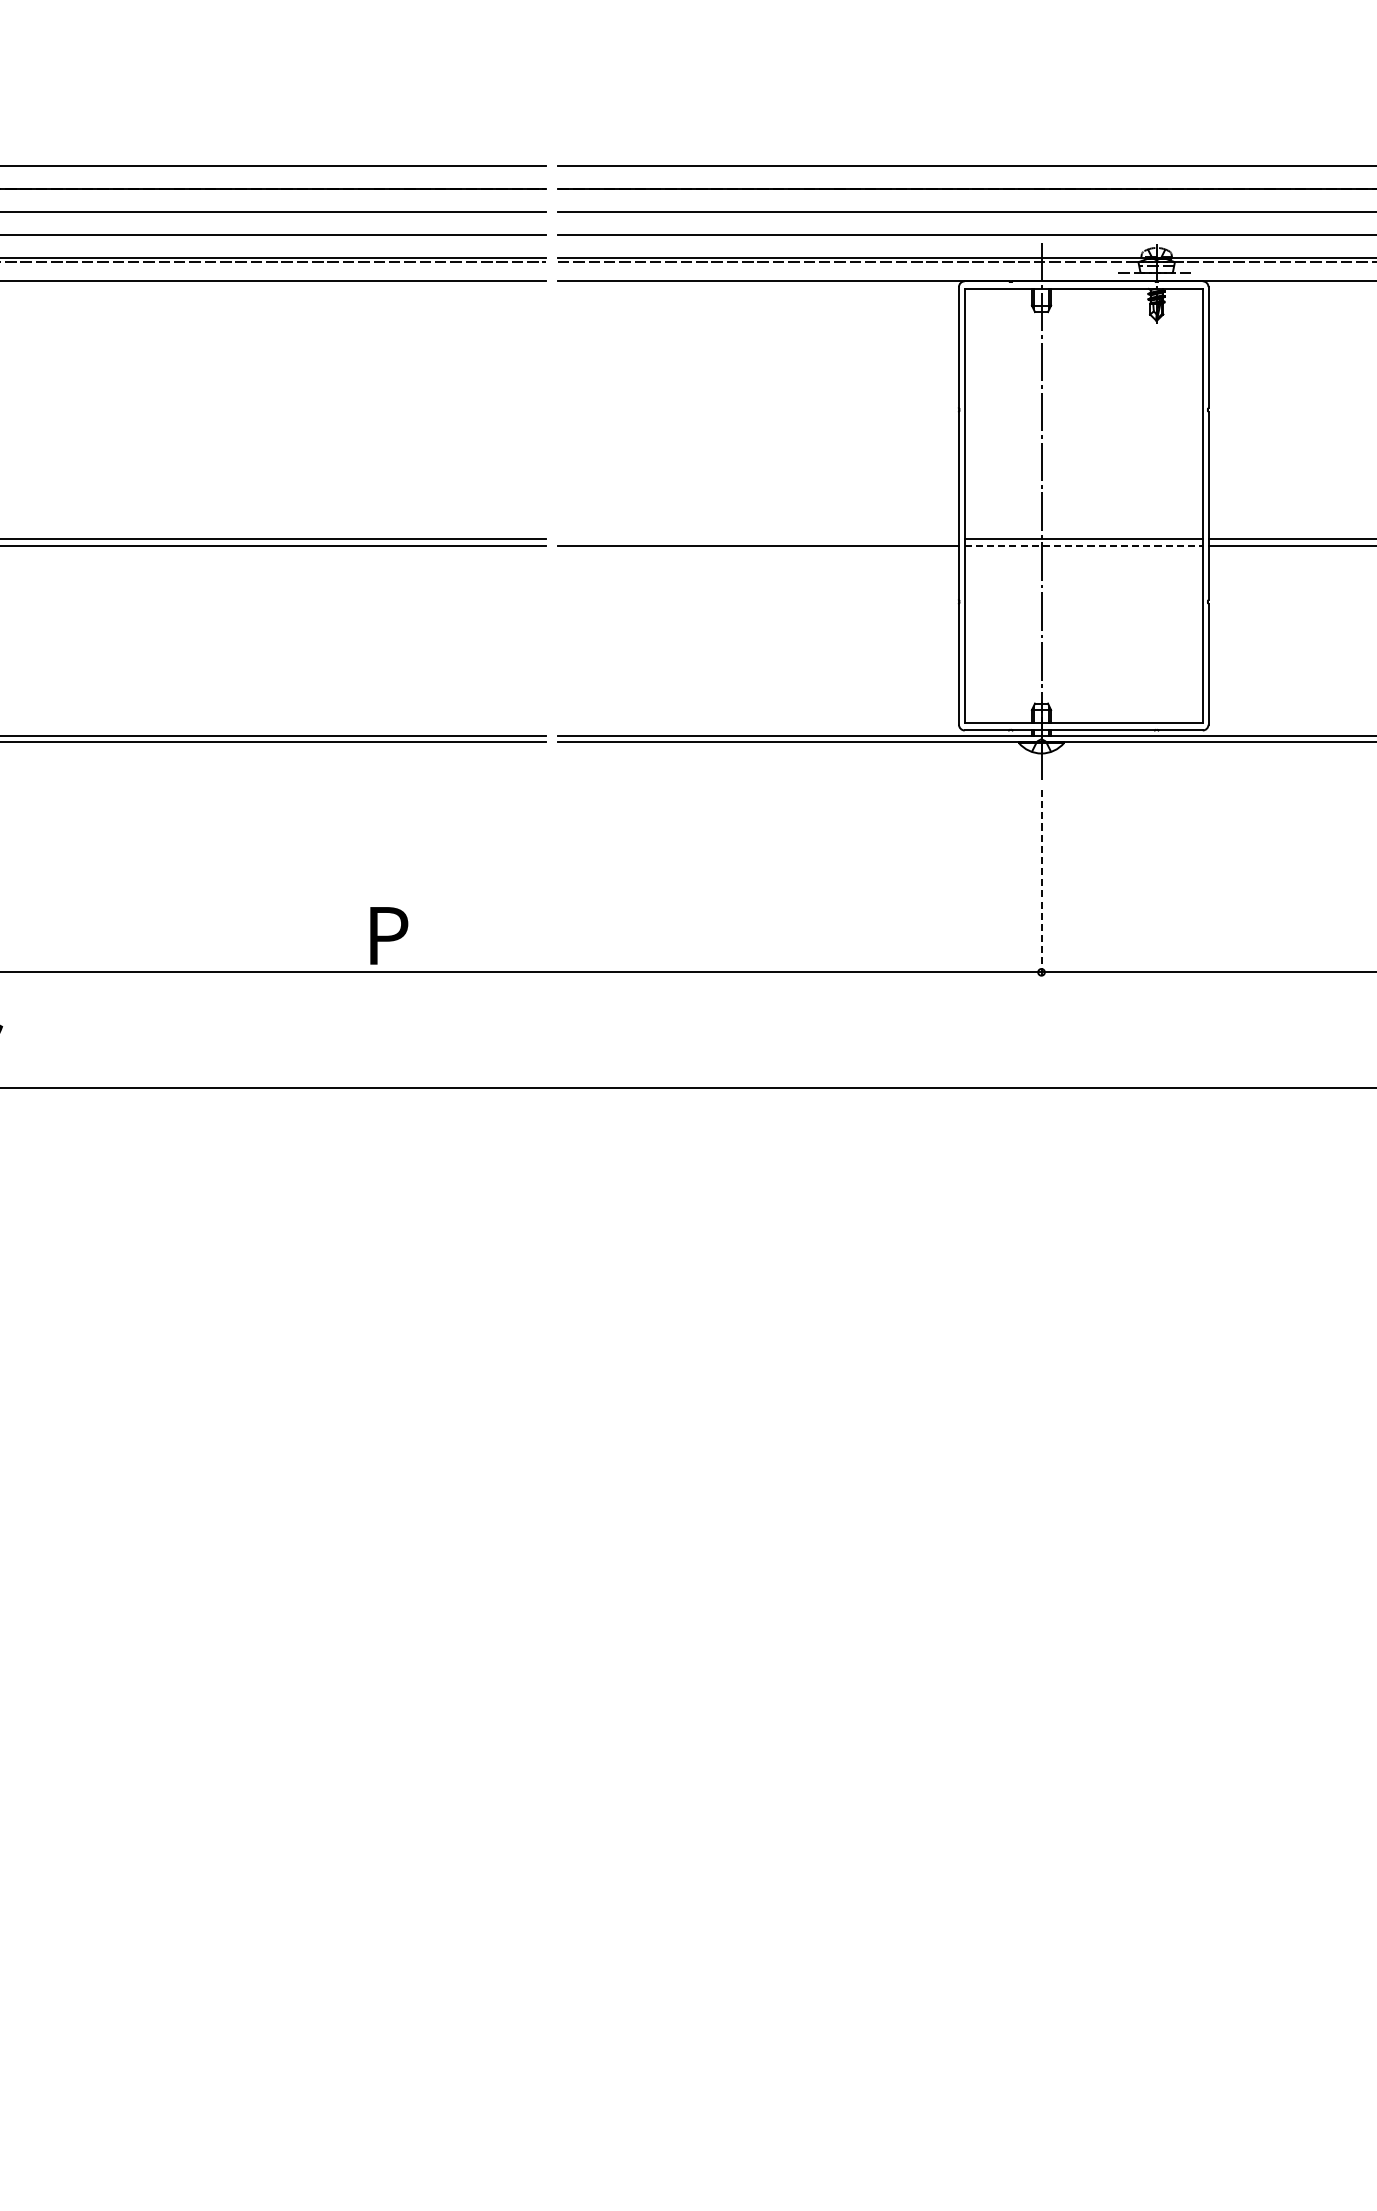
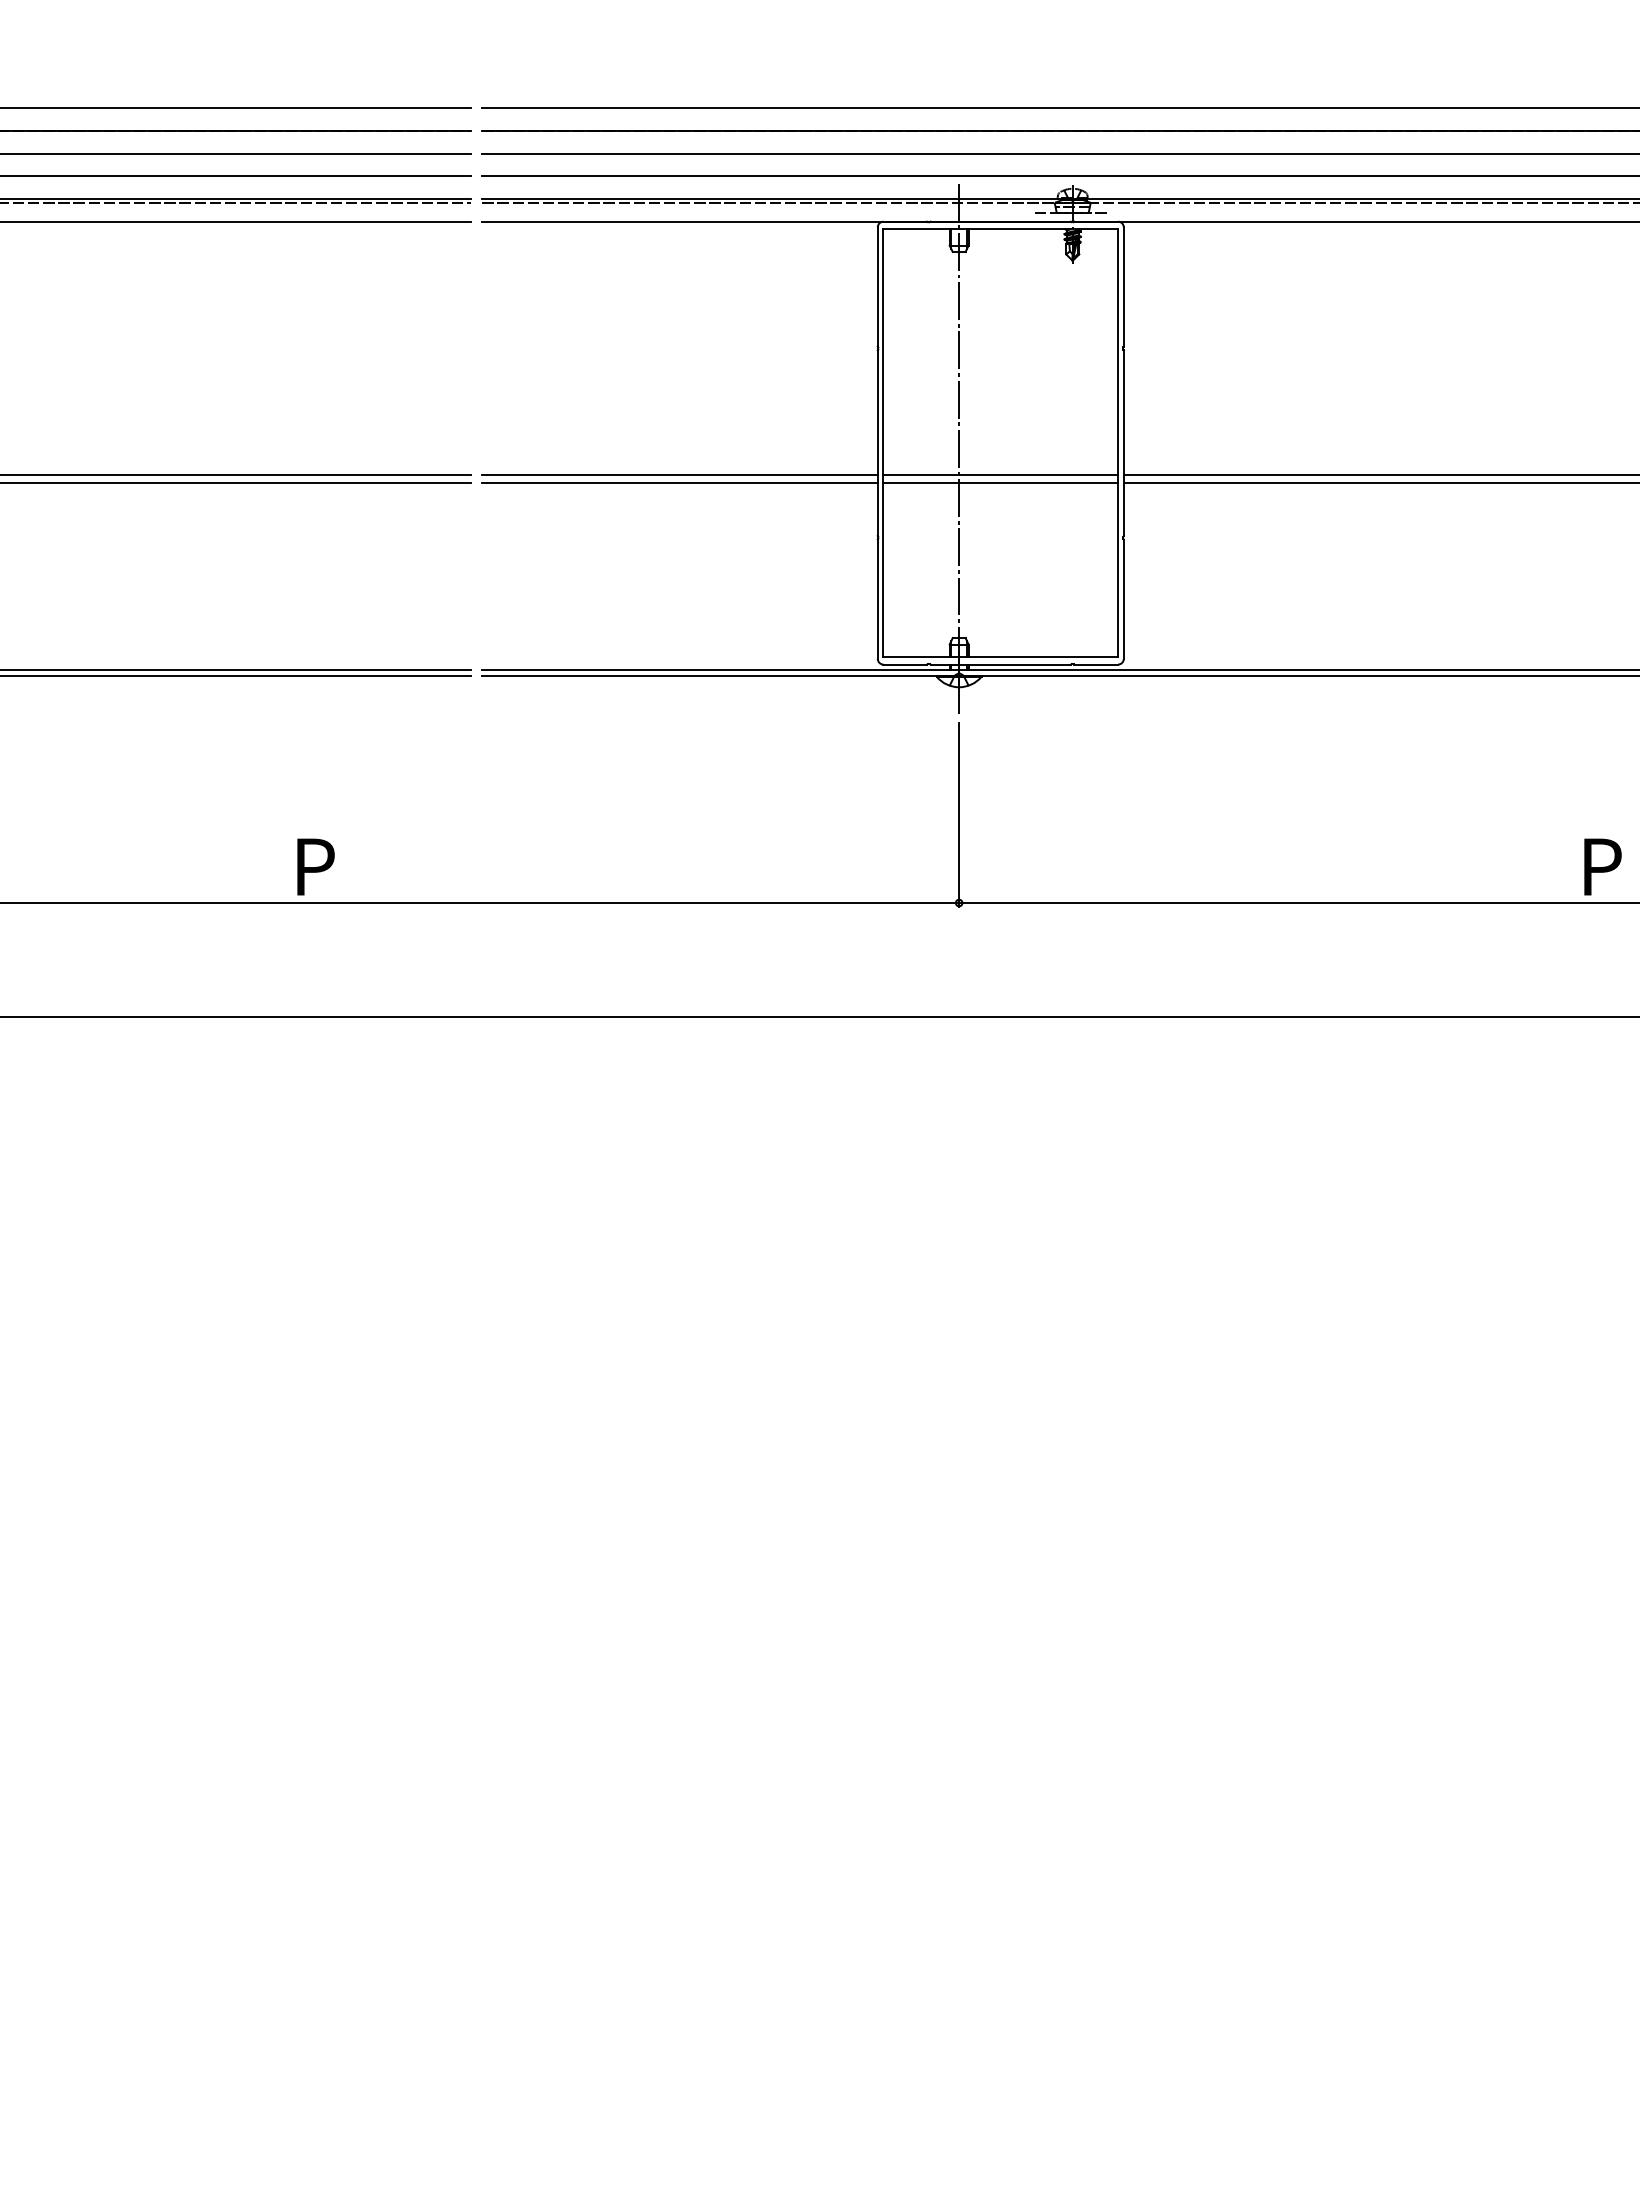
line: (757, 538) -> (679, 475), added
line: (1084, 545) -> (1001, 482), dashed -> solid
line: (1041, 883) -> (959, 815), dashed -> solid

